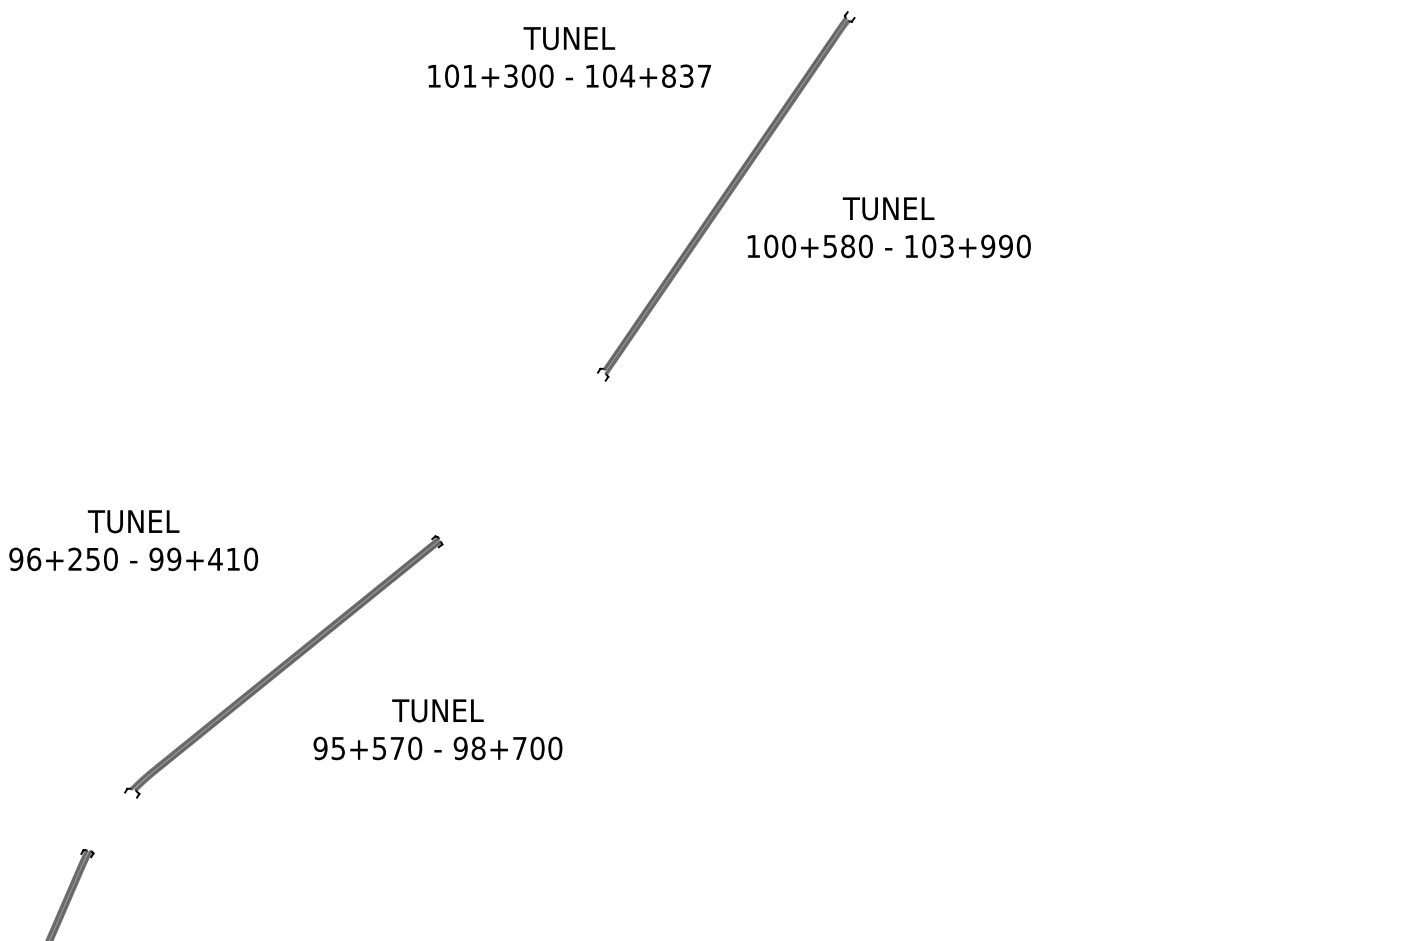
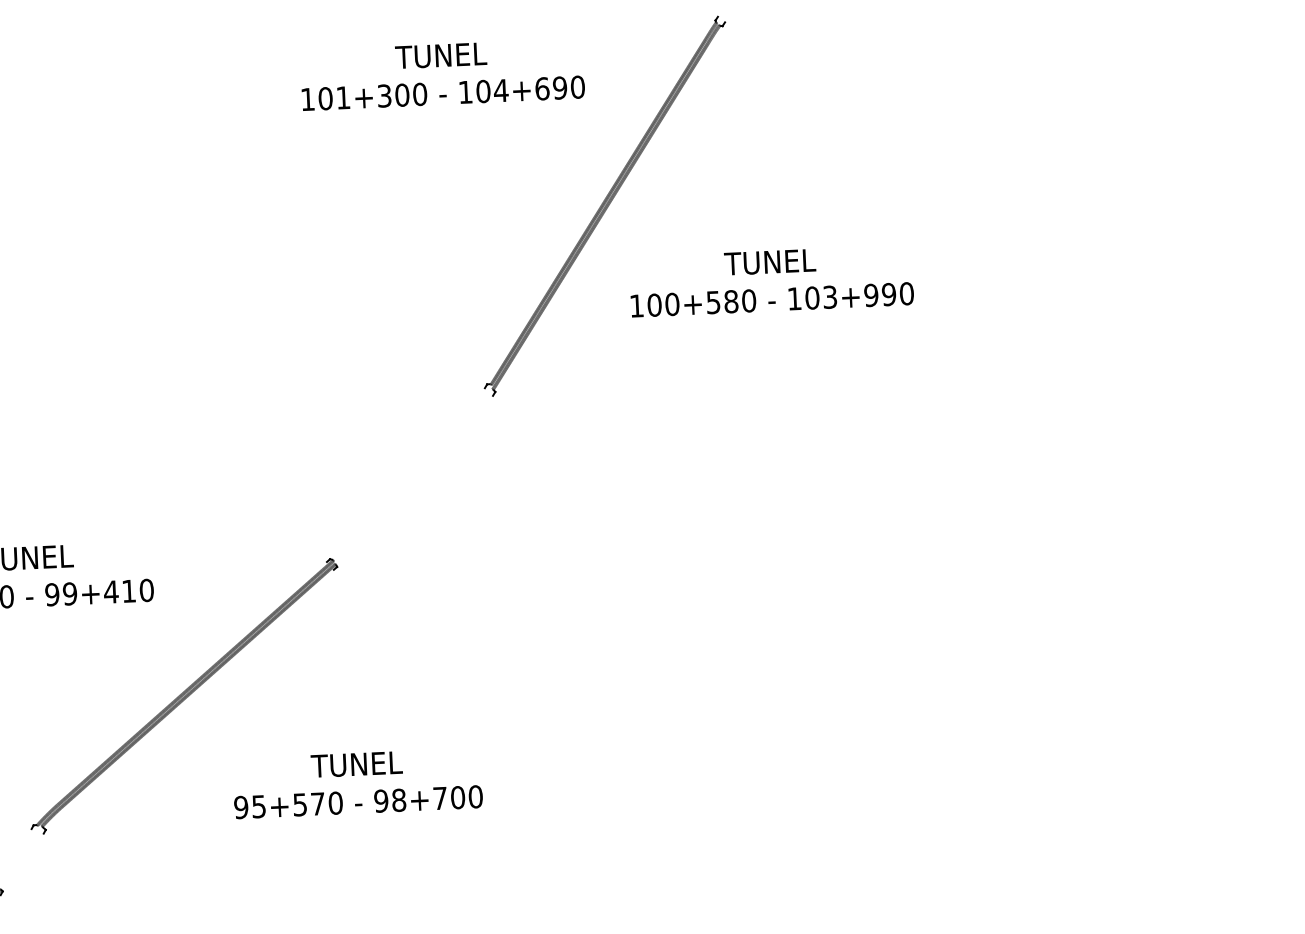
text: (686, 75) -> (559, 87), 104+837 -> 104+690
text: (888, 227) -> (770, 280), moved
text: (437, 729) -> (357, 783), moved

